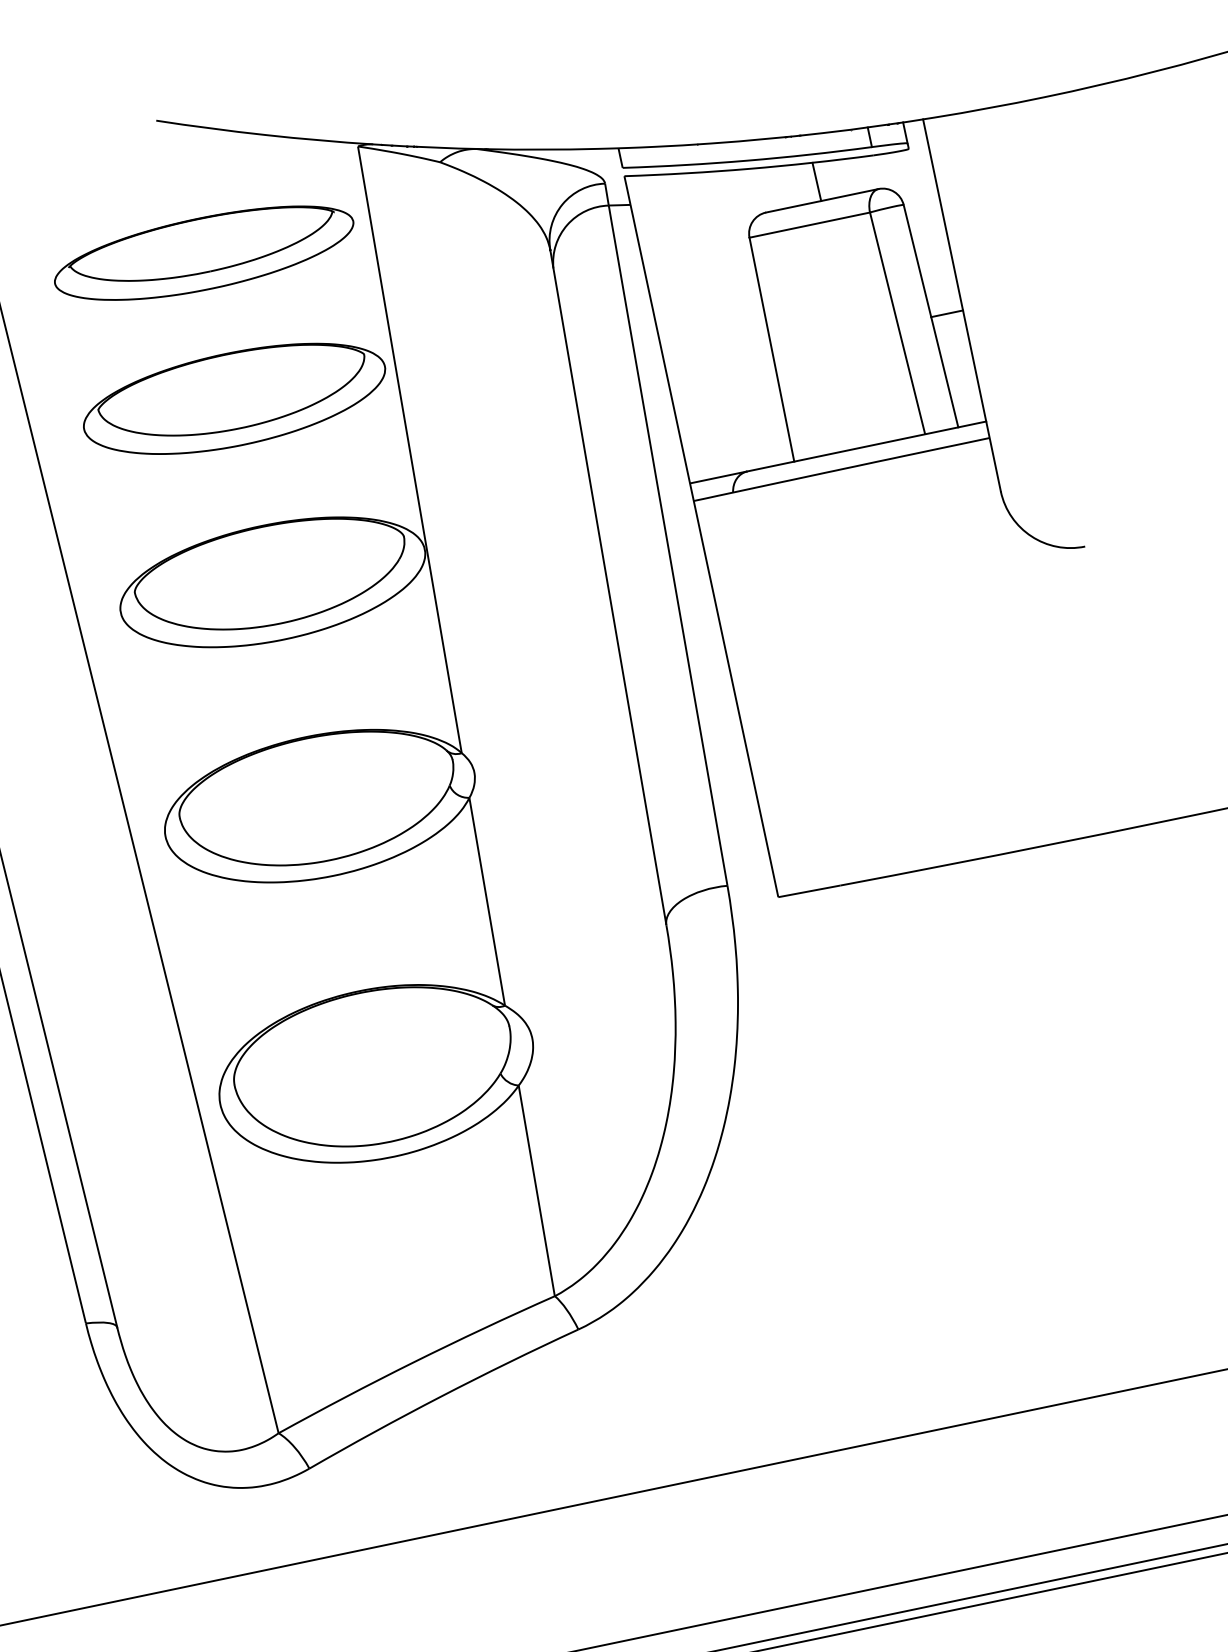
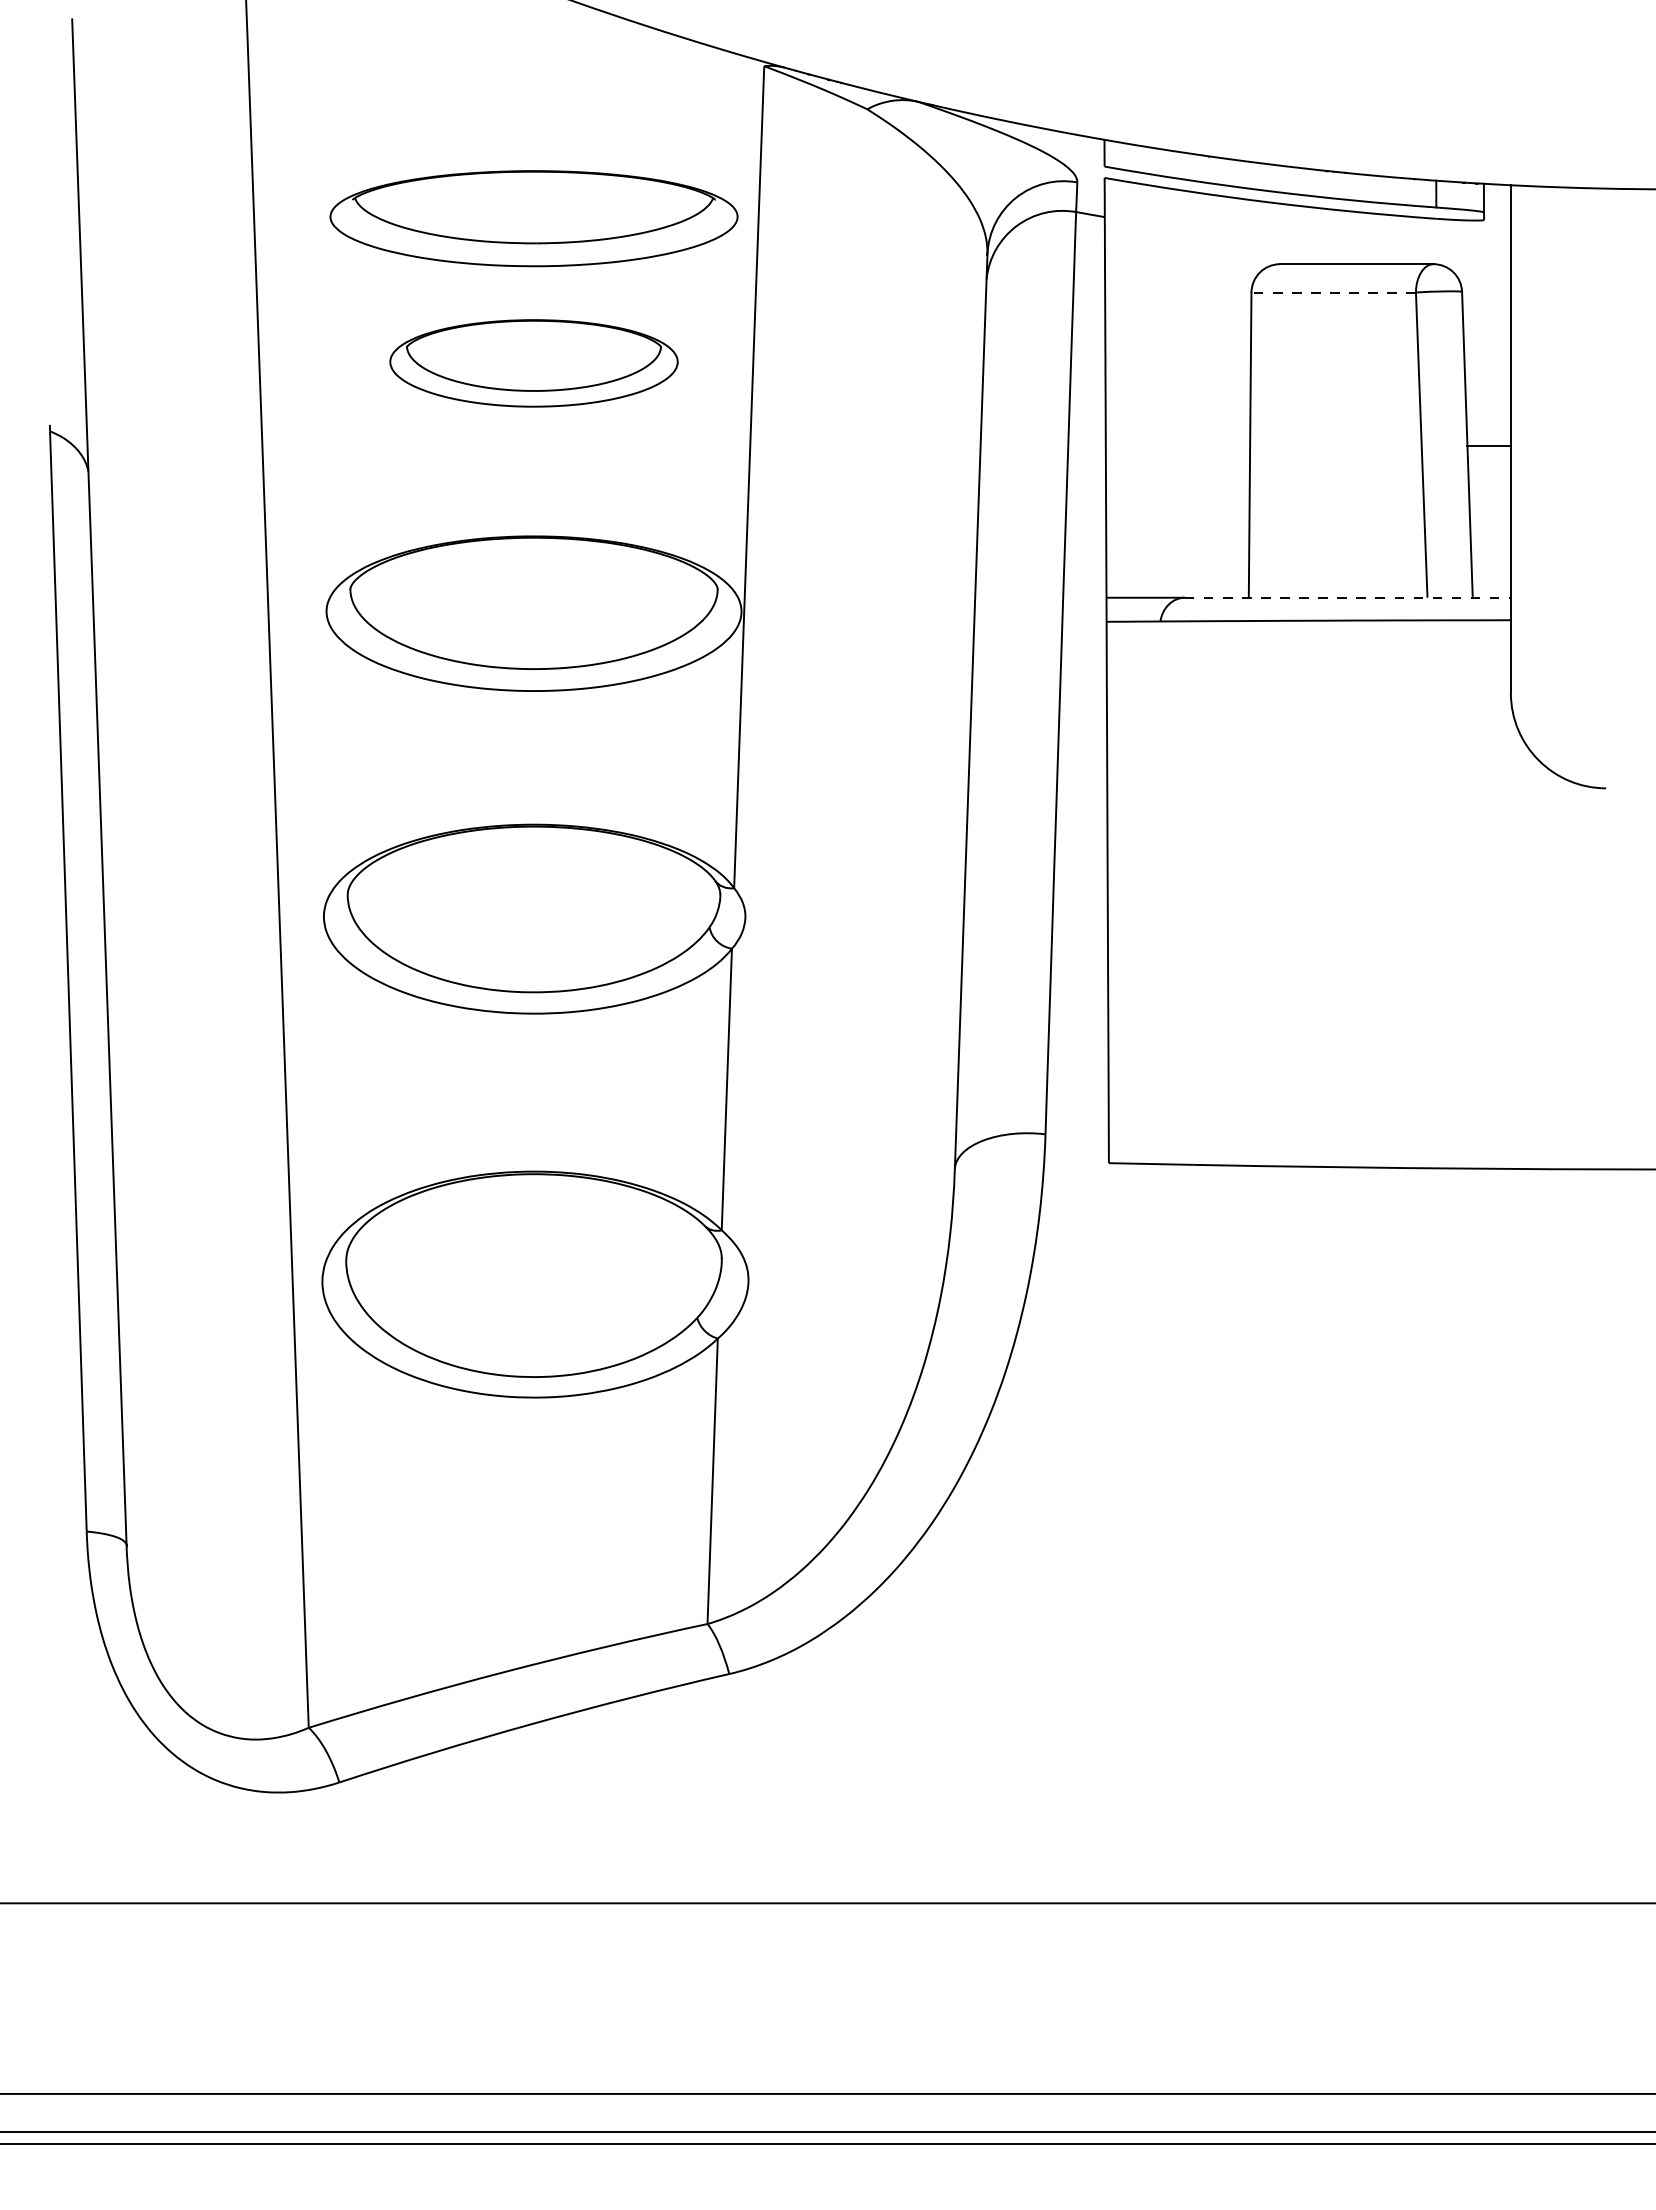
line: (816, 181) -> (1354, 237), removed
line: (809, 225) -> (1333, 292), solid -> dashed
part: (204, 253) -> (533, 218), moved
part: (234, 399) -> (533, 363), size x0.7
line: (867, 446) -> (1348, 597), solid -> dashed

